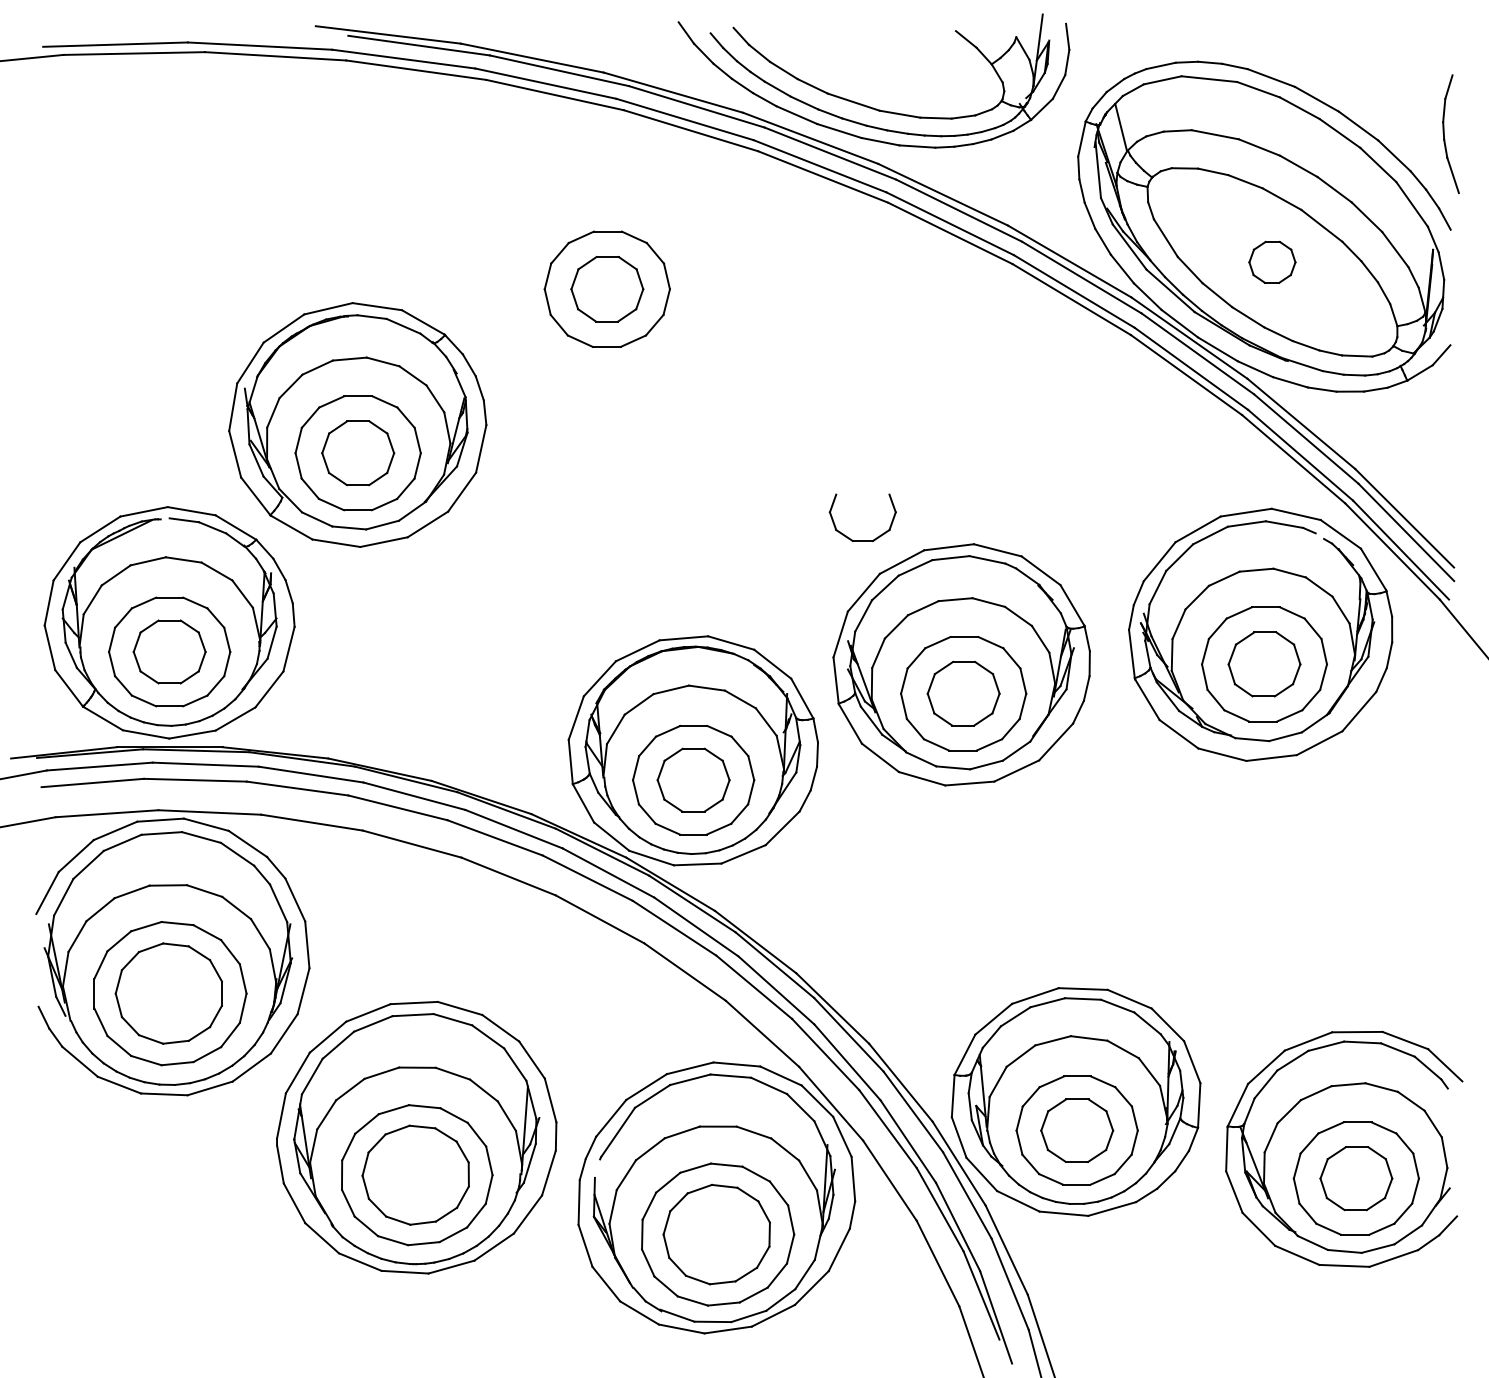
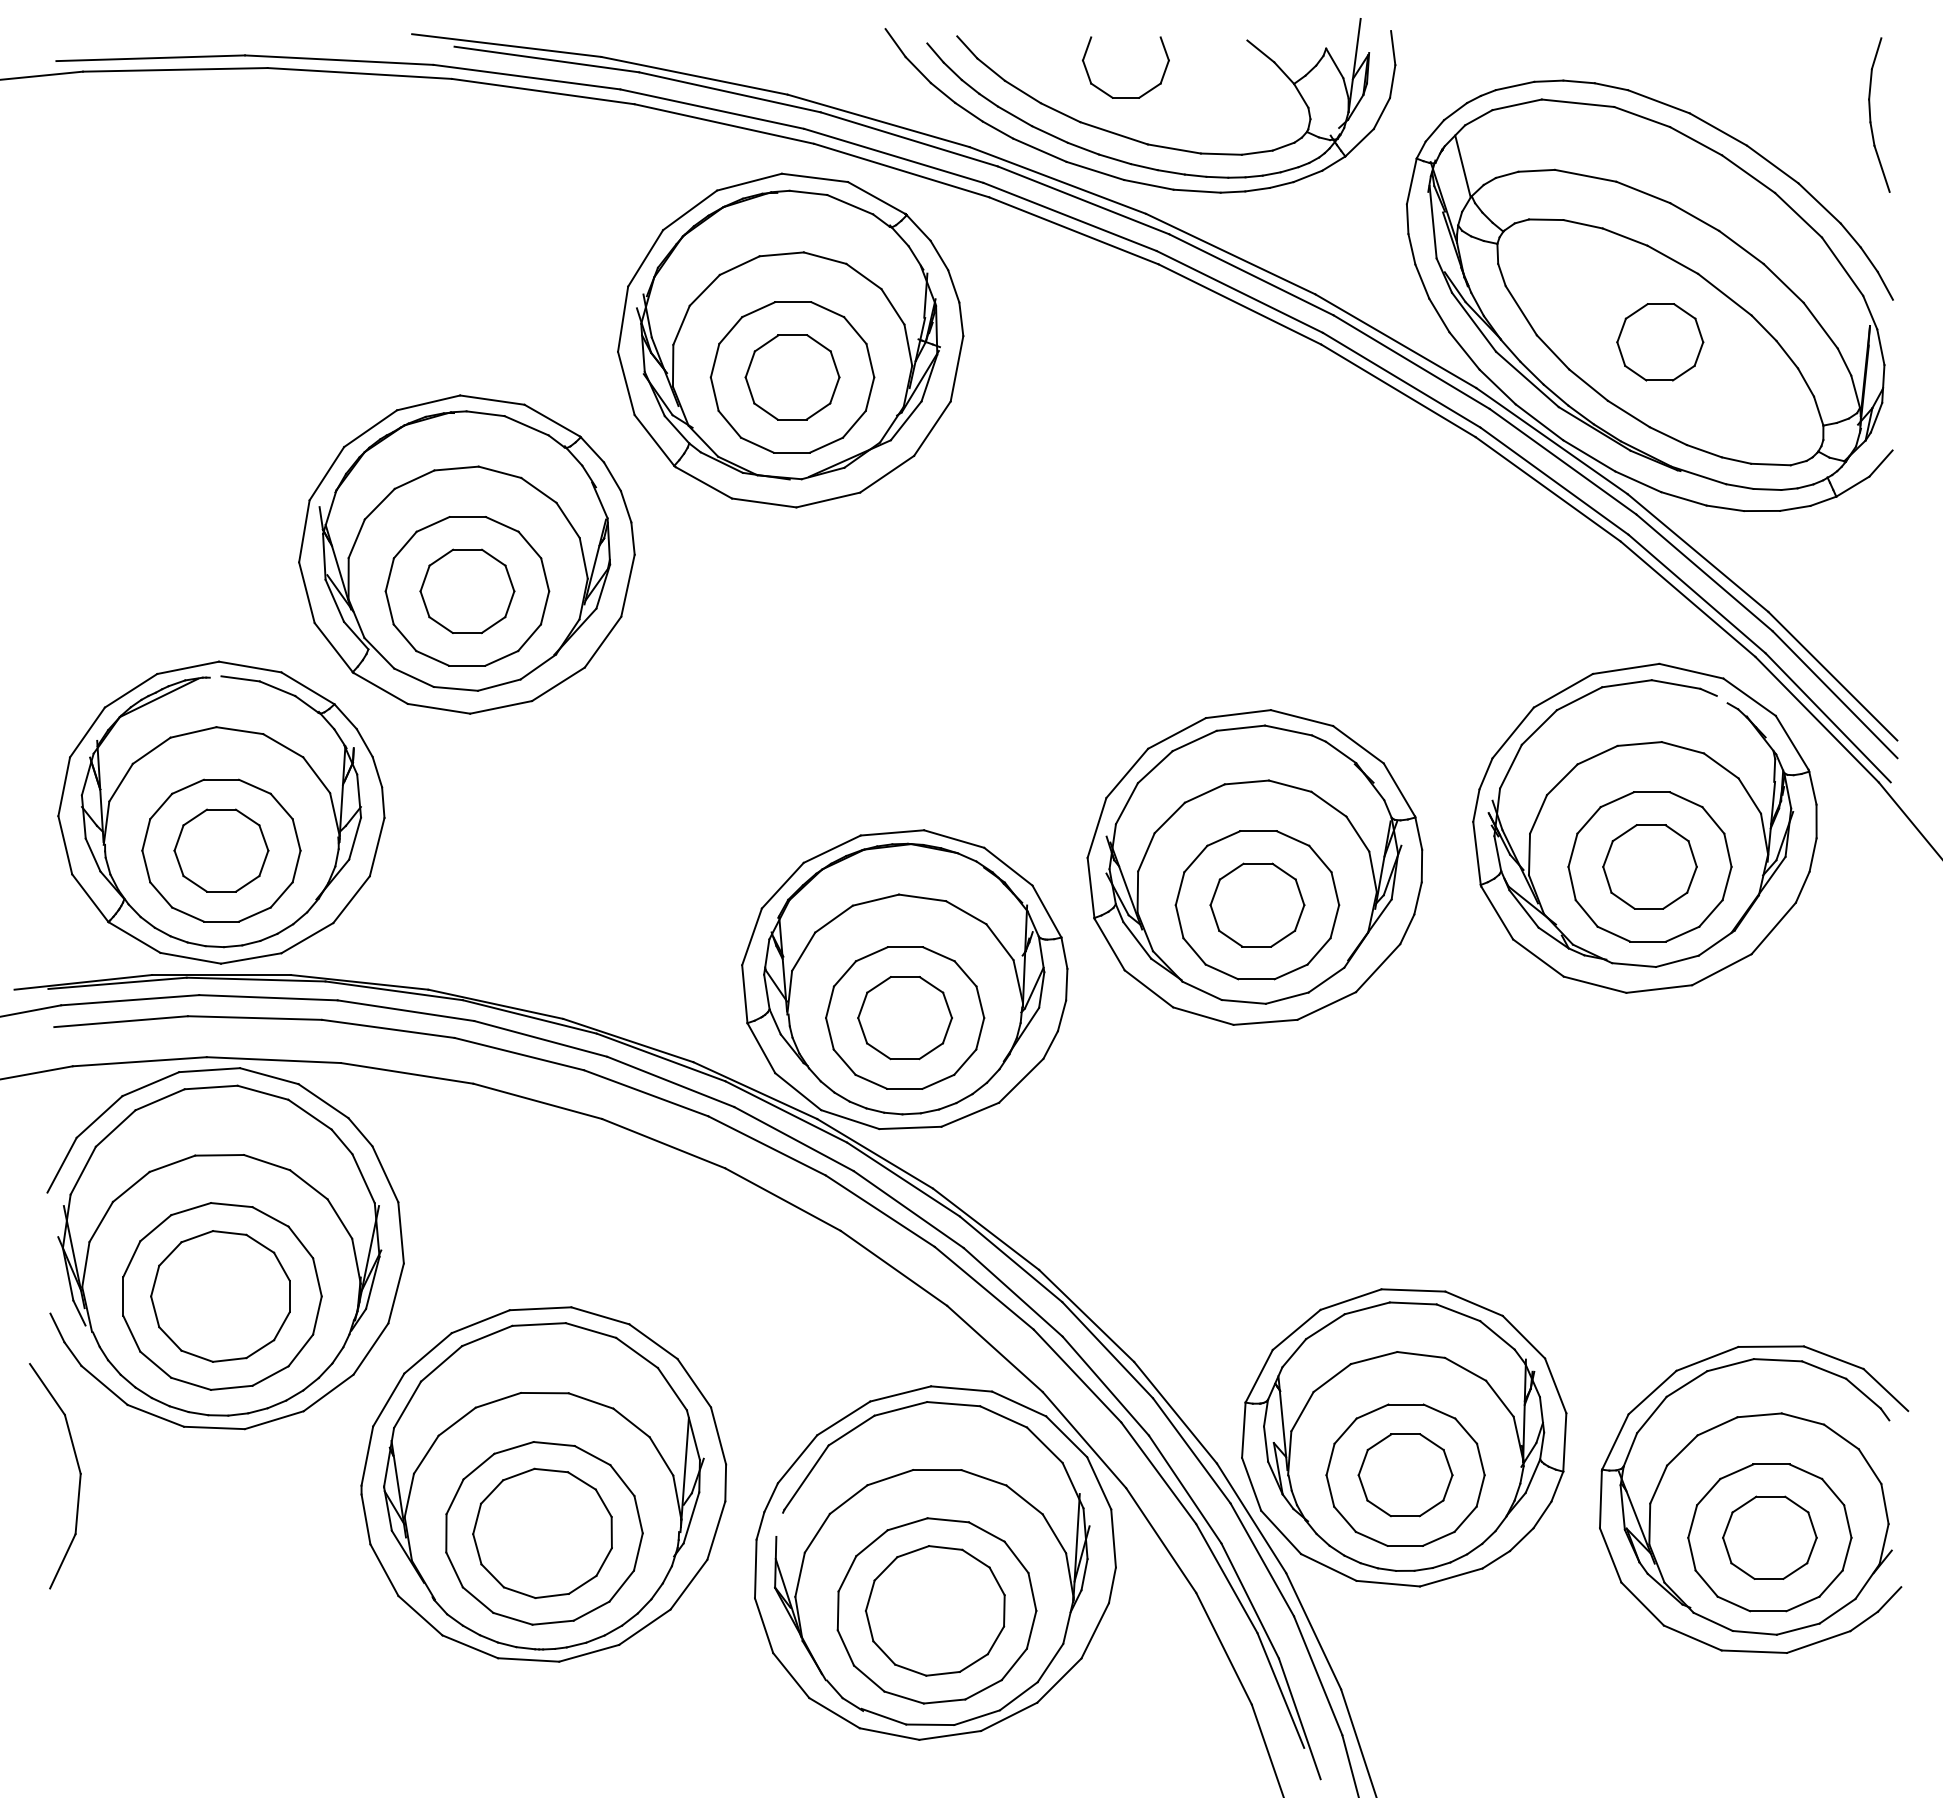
part: (1444, 136) -> (1871, 117), moved
part: (605, 260) -> (790, 340), added
part: (1272, 262) -> (1660, 342), size x1.43
part: (862, 540) -> (1125, 97), moved
part: (60, 1126) -> (78, 1470), added

